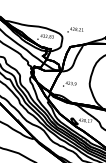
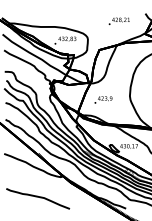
text: (74, 29) -> (118, 20), moved

